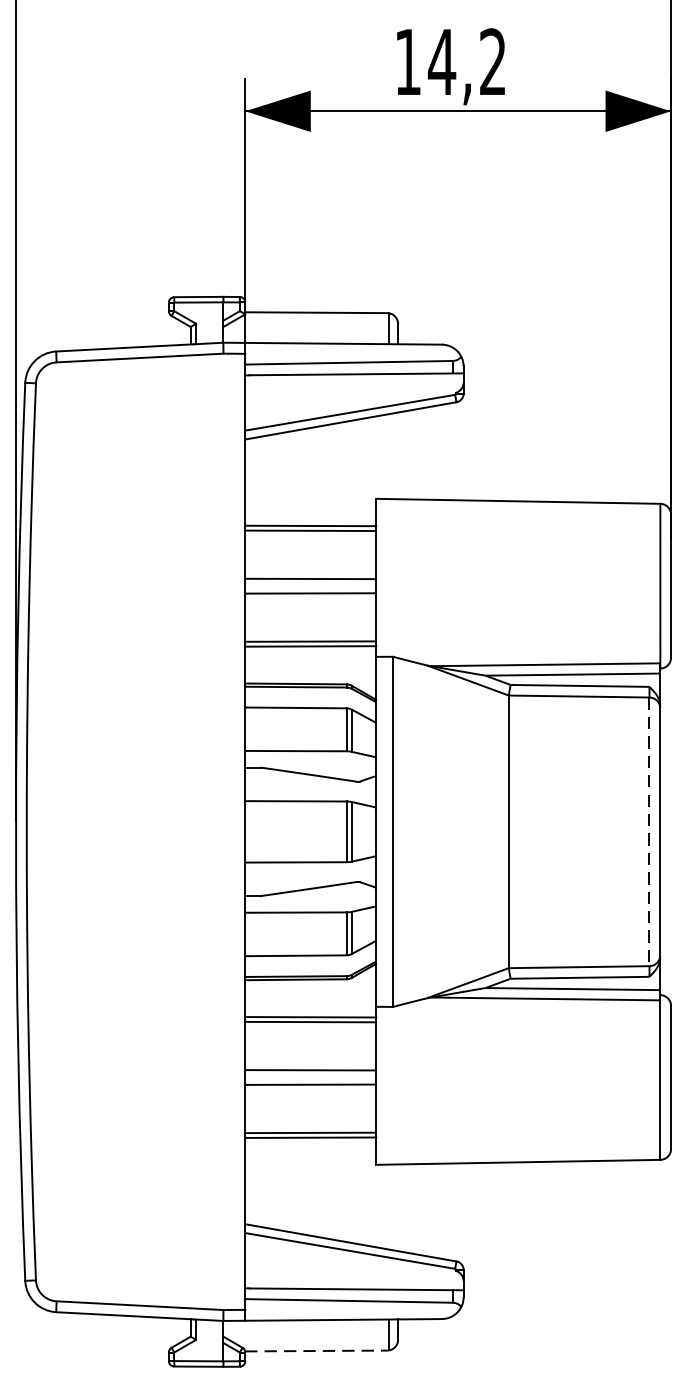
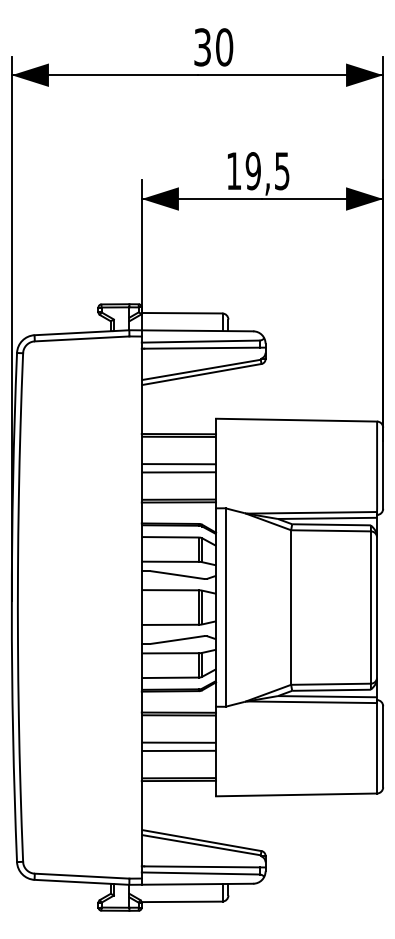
text: (467, 62) -> (267, 171), 14,2 -> 19,5
line: (648, 833) -> (370, 608), dashed -> solid
line: (317, 1350) -> (182, 901), dashed -> solid

